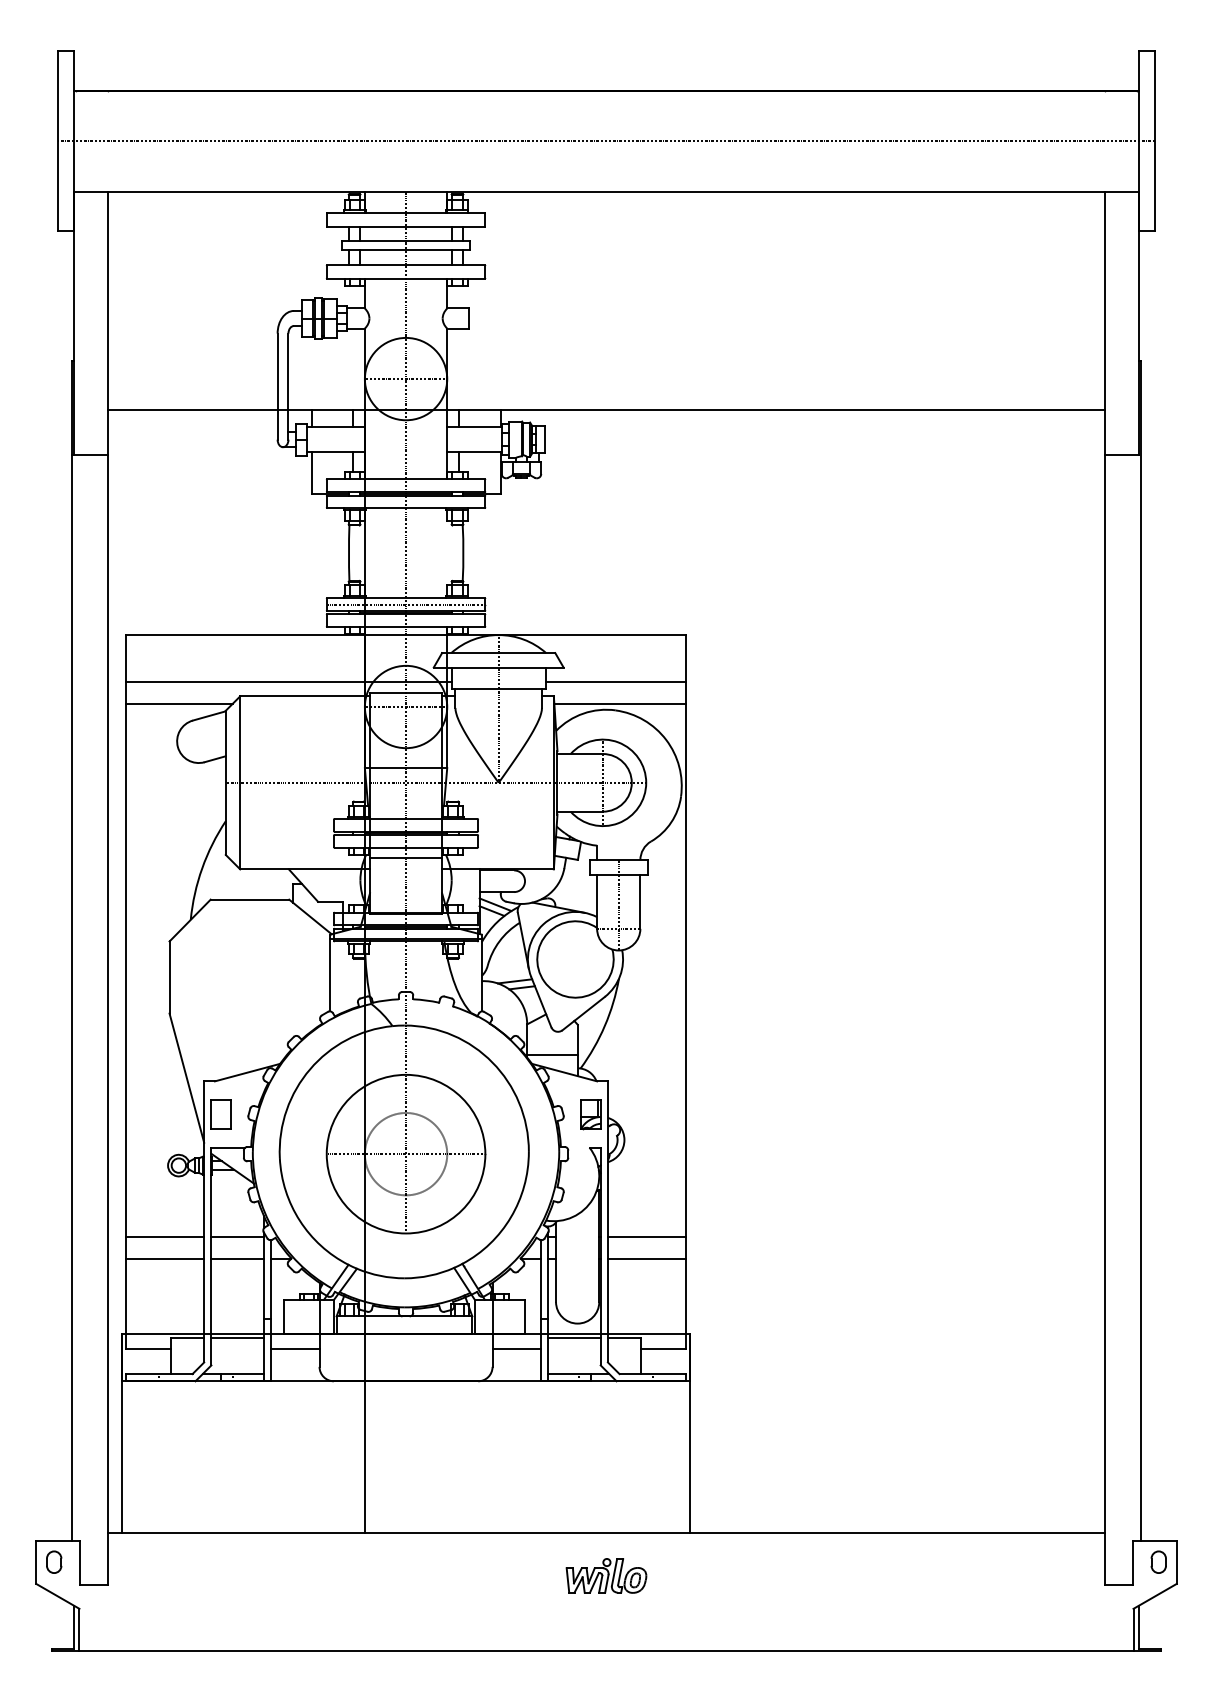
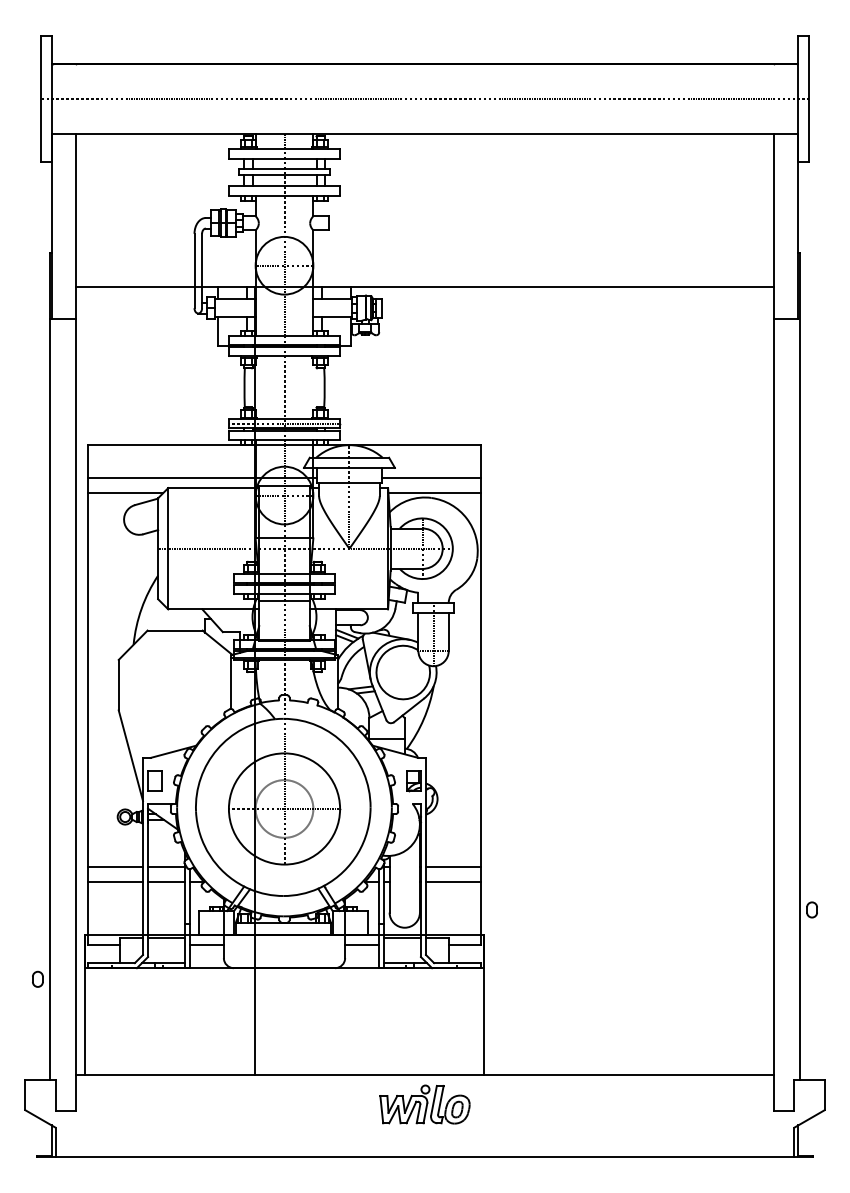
part: (54, 1561) -> (38, 978), moved
part: (1158, 1561) -> (811, 909), moved
part: (606, 1575) -> (425, 1104), size x1.6

